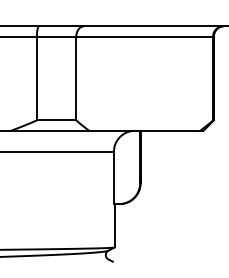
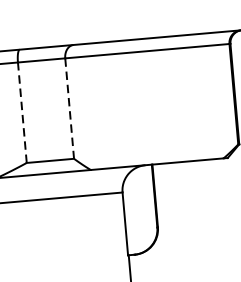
line: (36, 78) -> (21, 112), solid -> dashed
line: (76, 78) -> (69, 108), solid -> dashed

